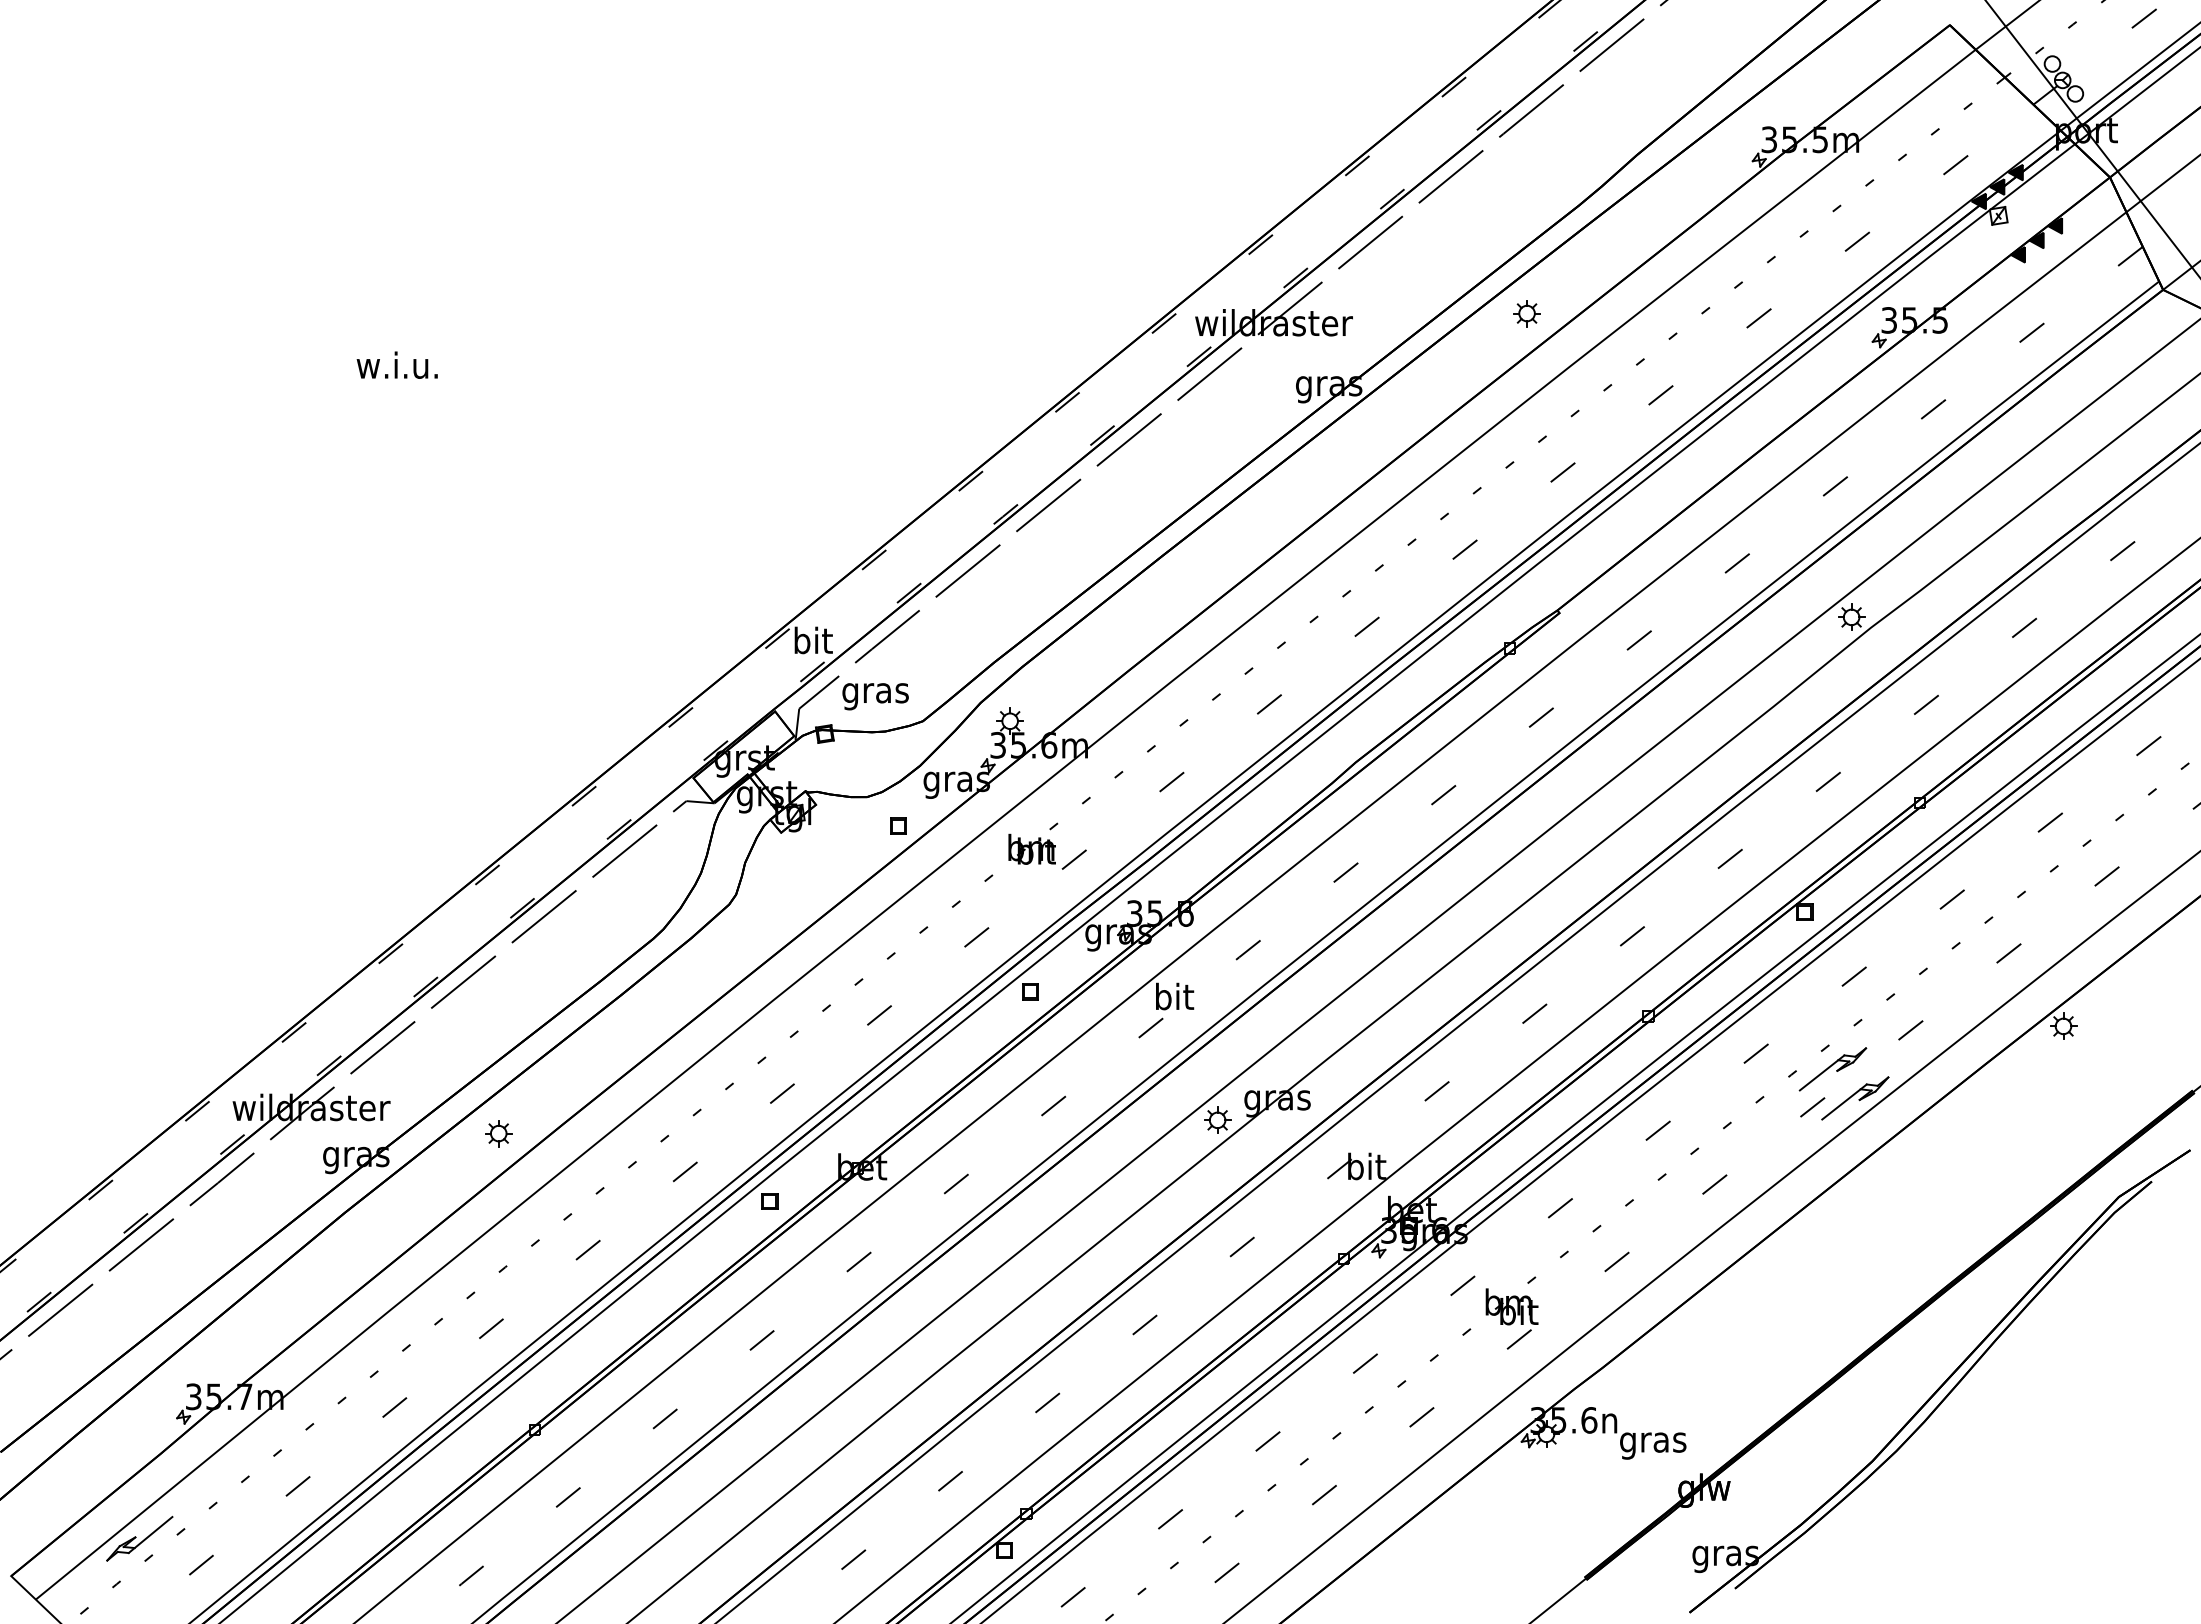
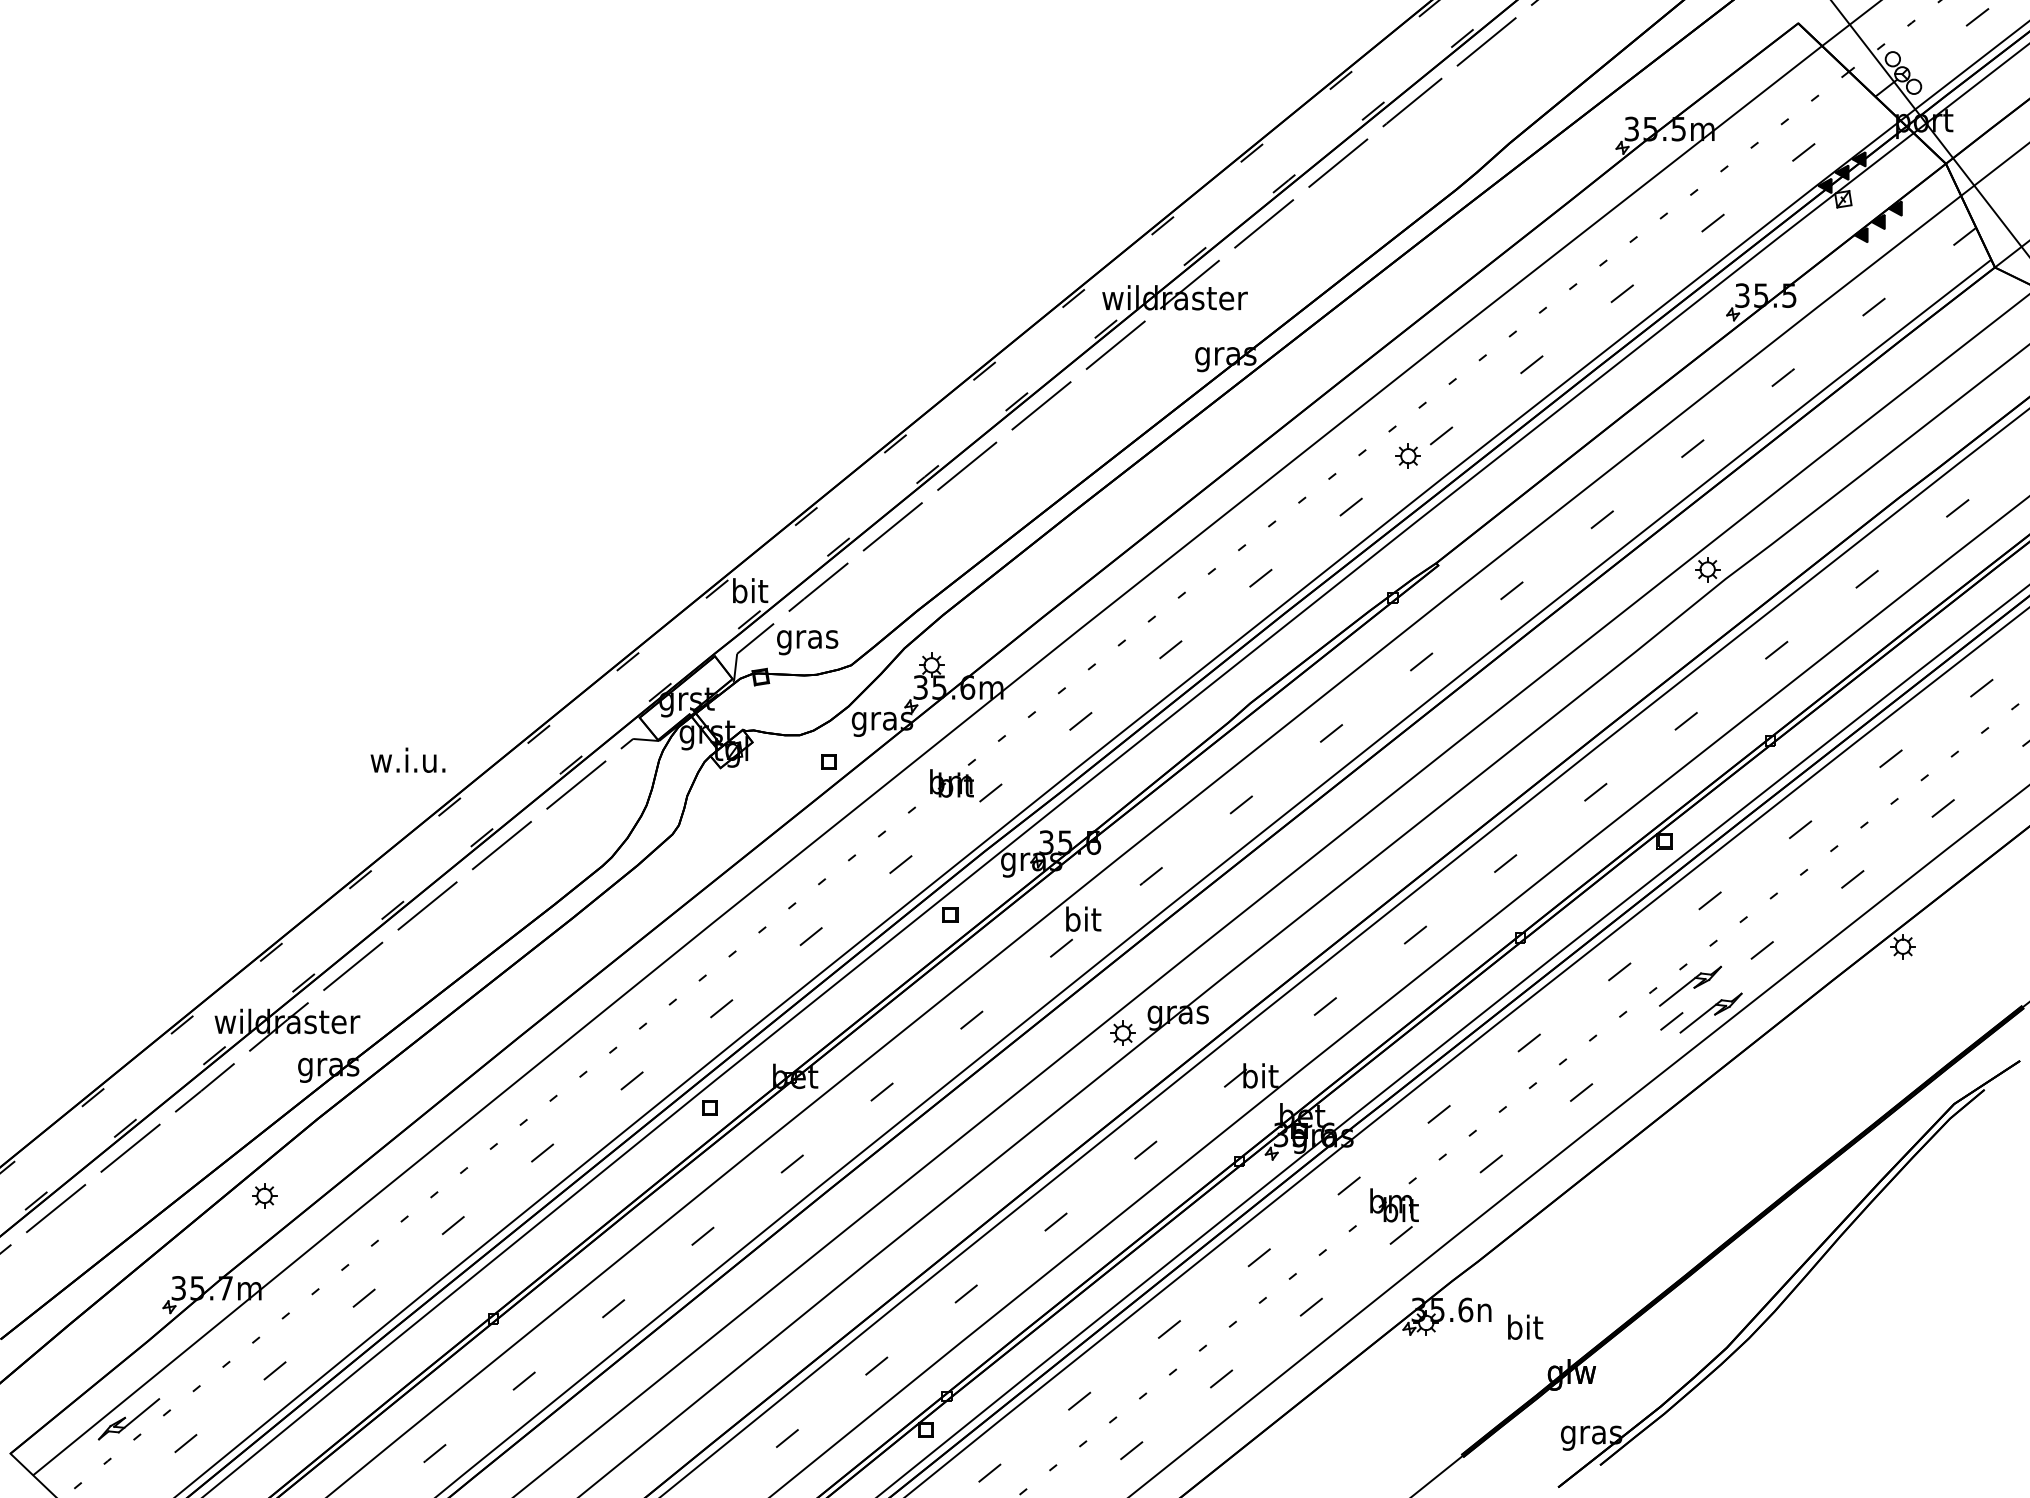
part: (1526, 313) -> (1407, 456), moved
text: (396, 364) -> (407, 759), moved
part: (498, 1133) -> (264, 1195), moved
text: (1653, 1442) -> (1524, 1330), gras -> bit

